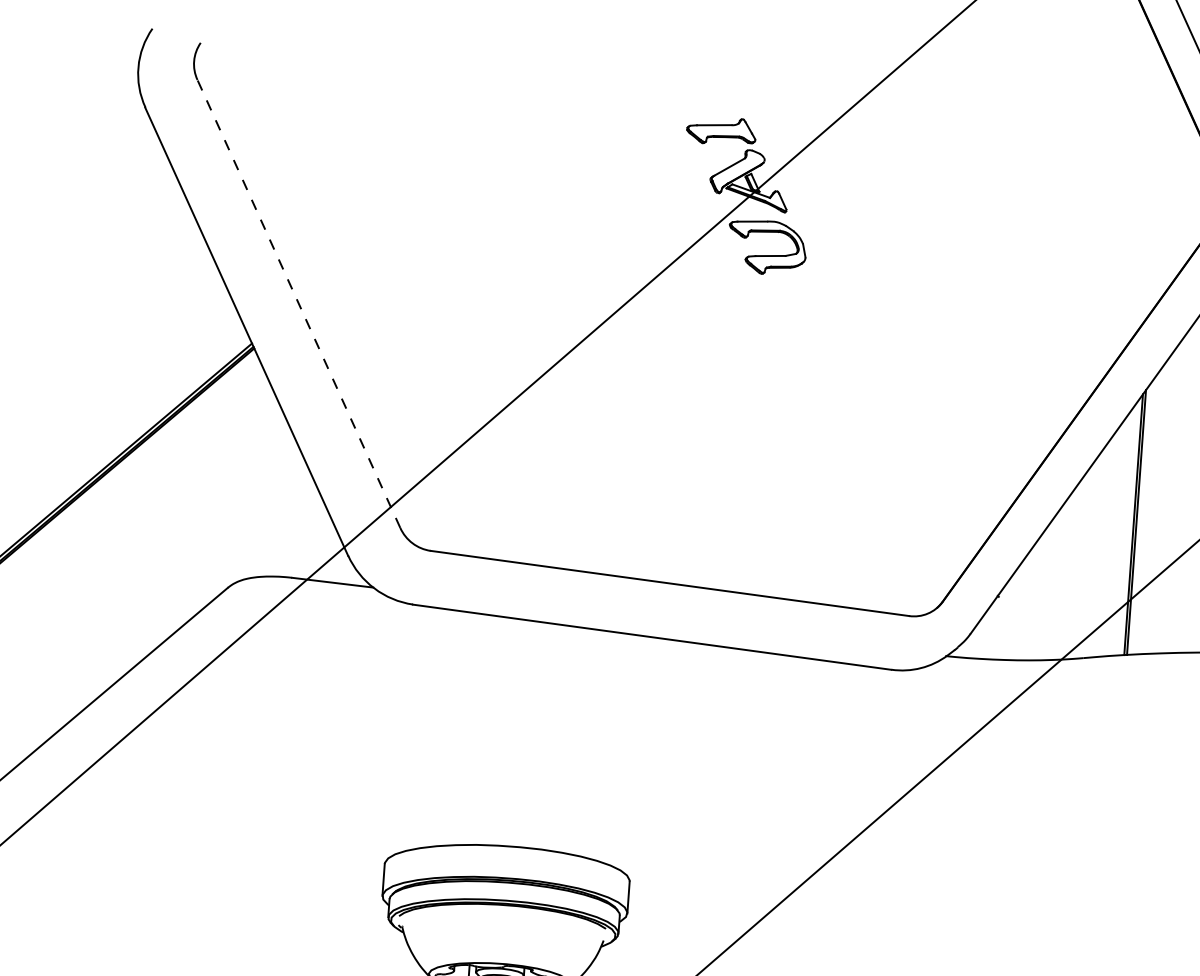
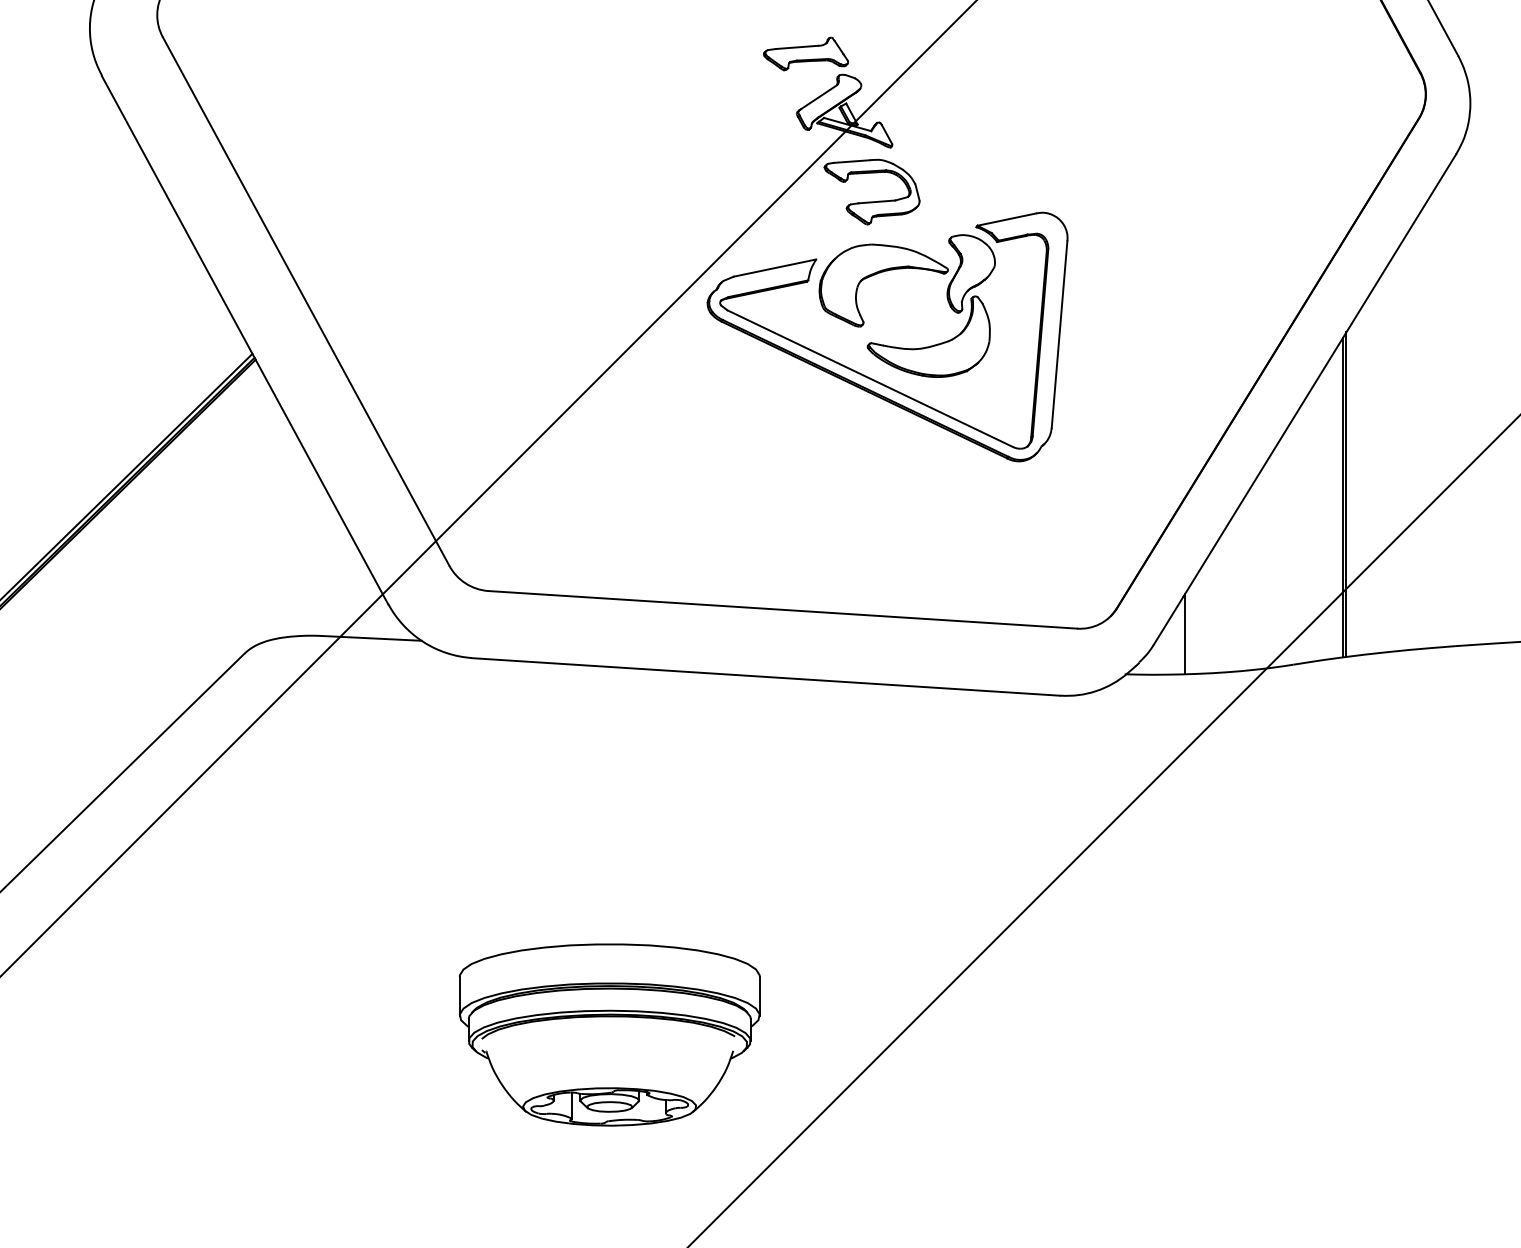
line: (298, 303) -> (305, 301), dashed -> solid
part: (768, 372) -> (884, 344), added
line: (996, 627) -> (1184, 634), added

